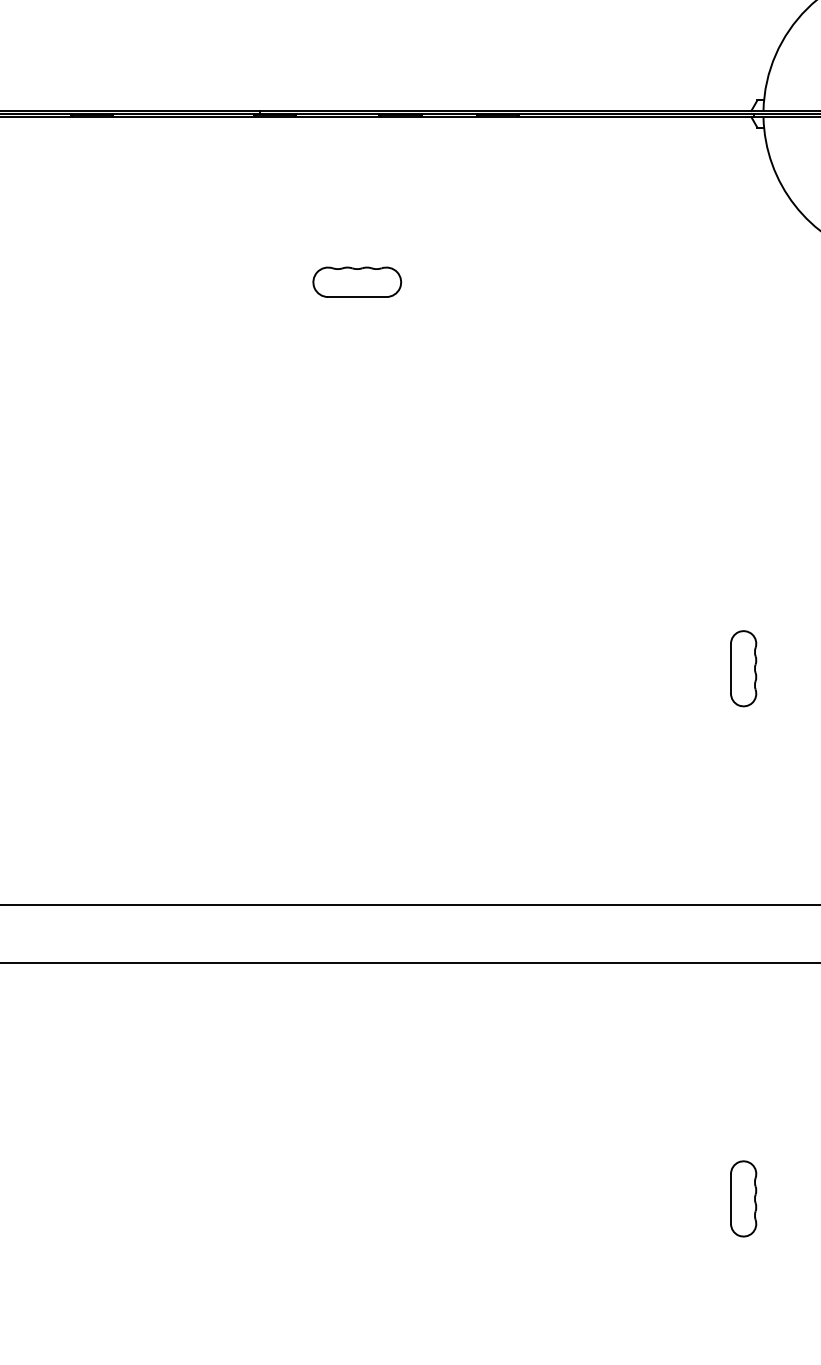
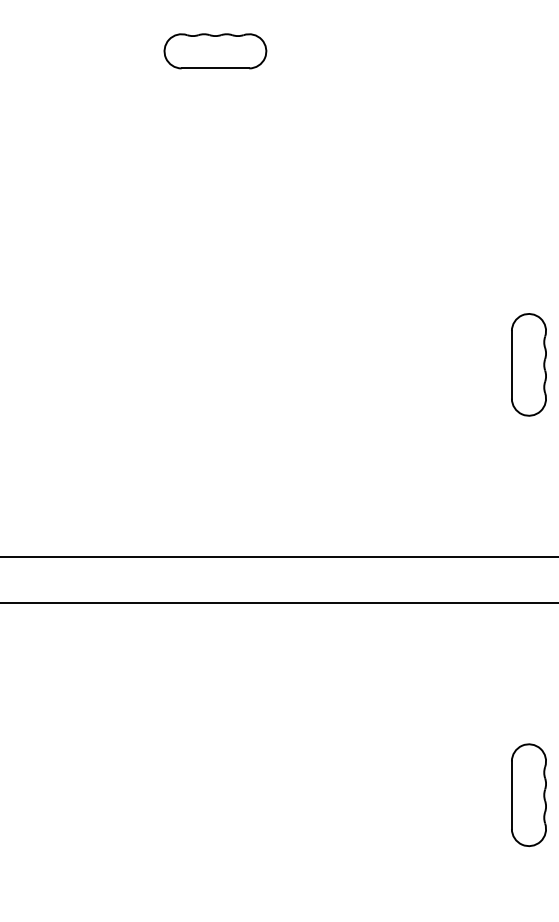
part: (356, 282) -> (214, 51), size x1.43
part: (743, 668) -> (528, 364), size x1.67
part: (743, 1198) -> (528, 794), size x1.67

